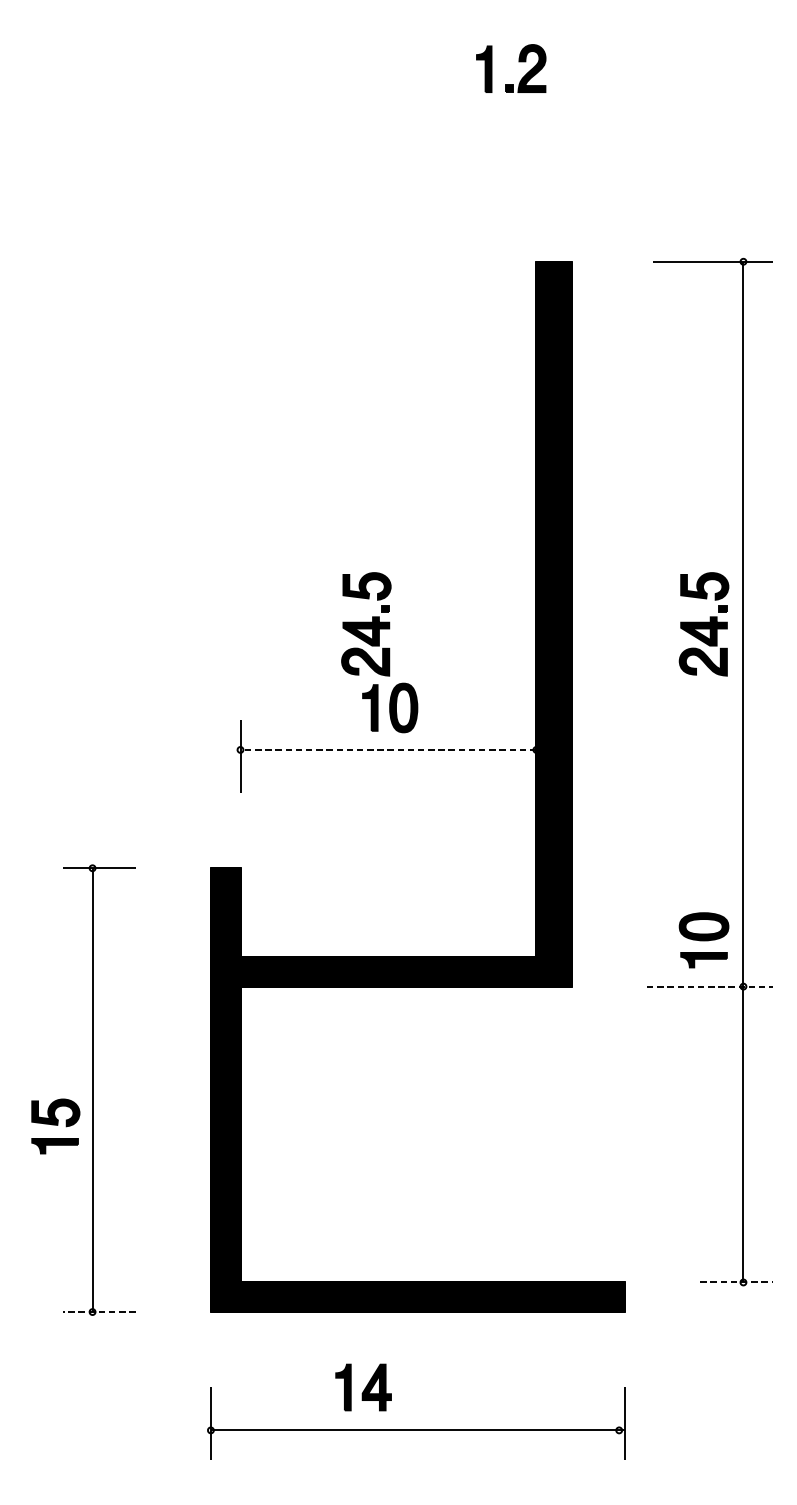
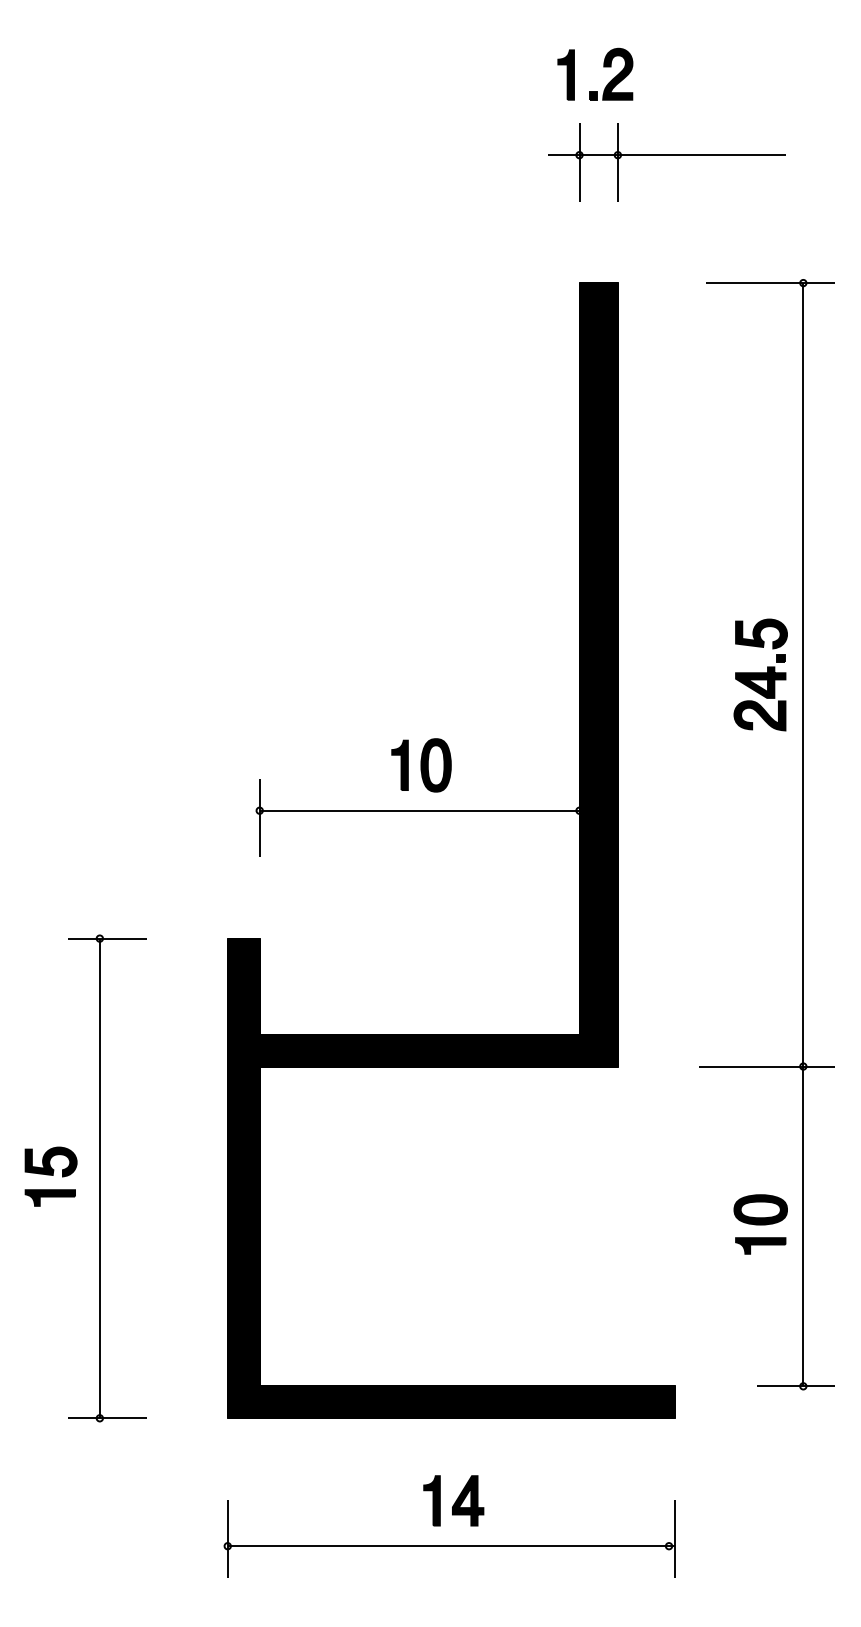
part: (518, 62) -> (603, 67), moved
part: (616, 143) -> (666, 155), added
part: (366, 623) -> (395, 674), removed
line: (388, 749) -> (419, 810), dashed -> solid
part: (703, 940) -> (760, 1224), moved
line: (710, 986) -> (767, 1066), dashed -> solid
part: (55, 1126) -> (50, 1176), moved
line: (737, 1282) -> (796, 1386), dashed -> solid
line: (98, 1312) -> (106, 1418), dashed -> solid
part: (363, 1387) -> (453, 1500), moved

